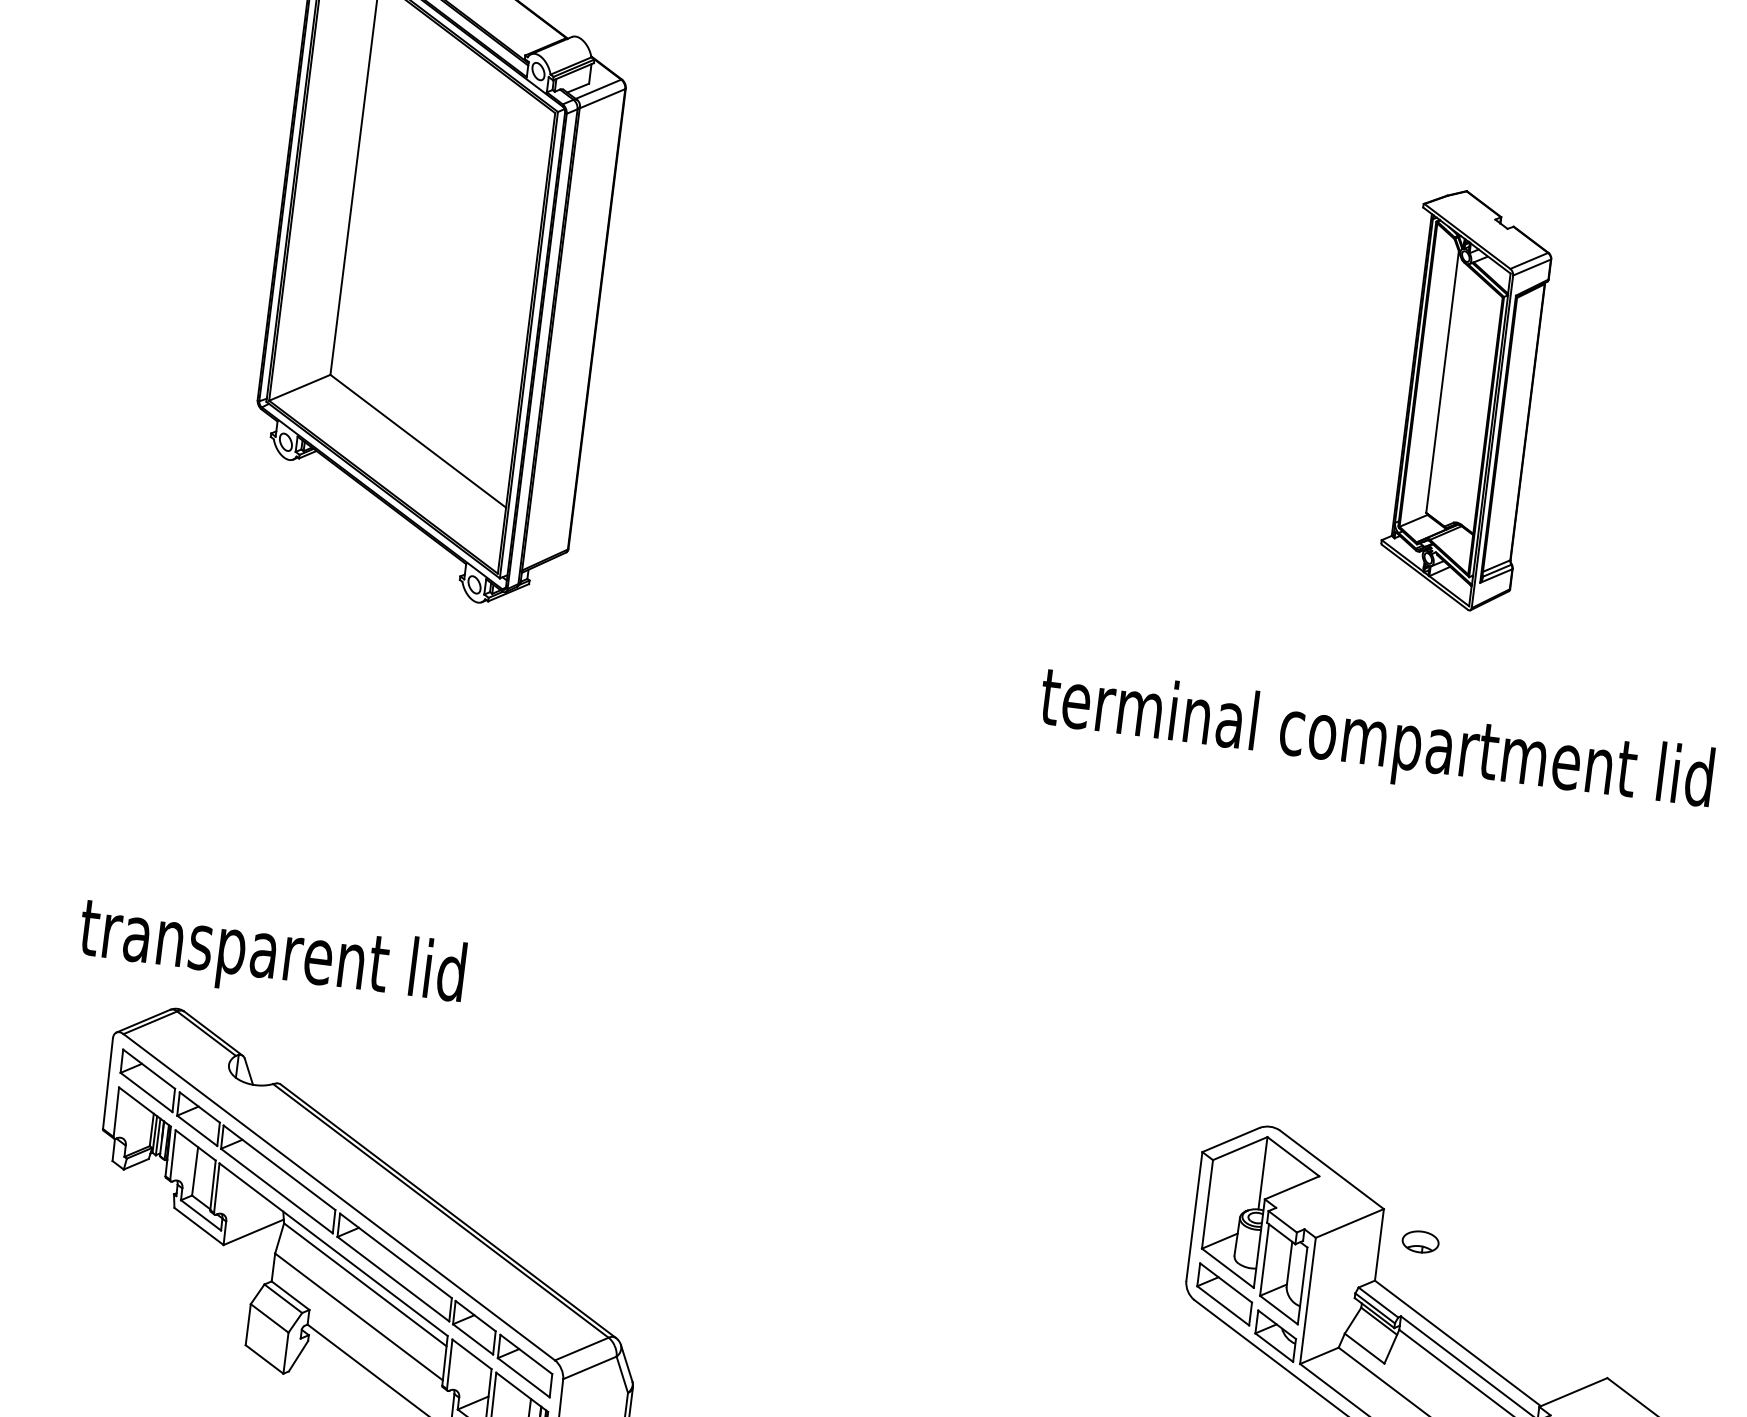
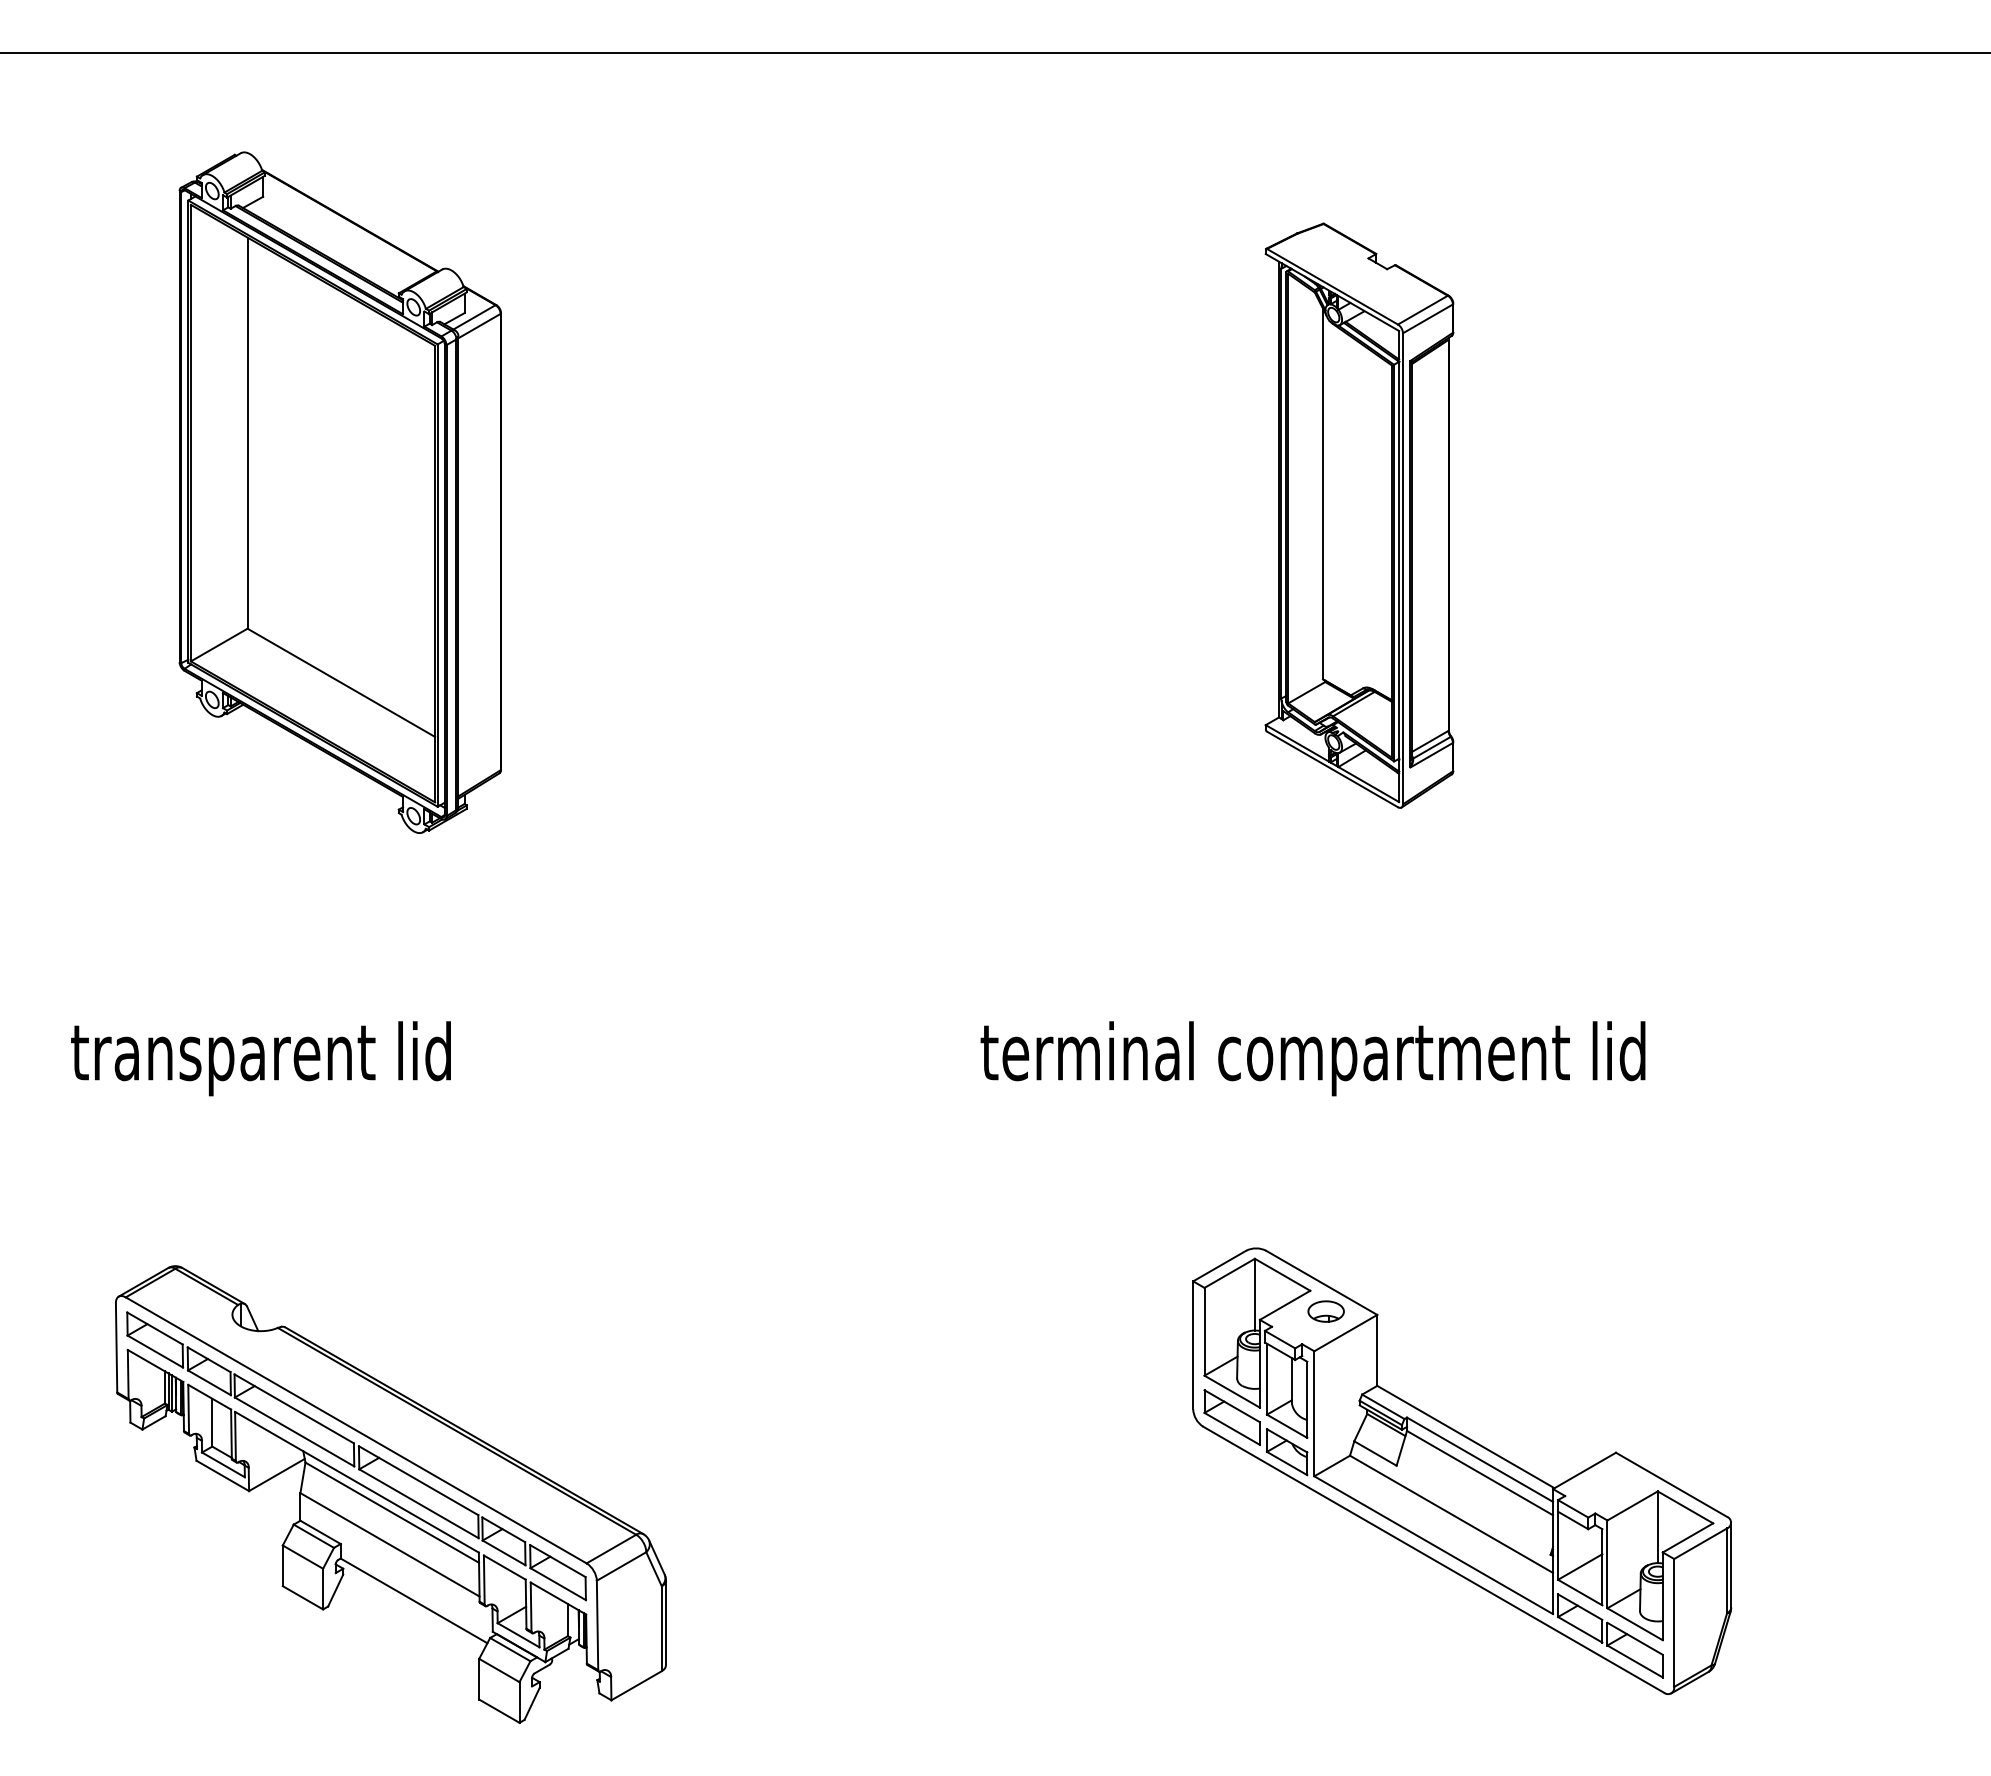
part: (1466, 400) -> (1359, 515), size x1.43
text: (1375, 743) -> (1312, 1058), moved
text: (271, 956) -> (260, 1058), moved
part: (1419, 1241) -> (1325, 1311), moved

